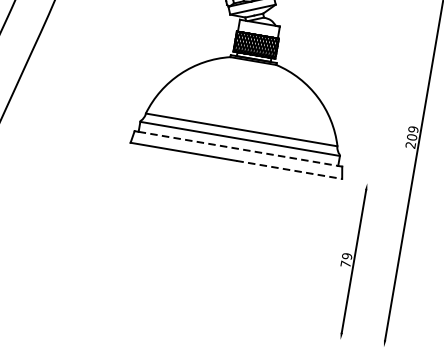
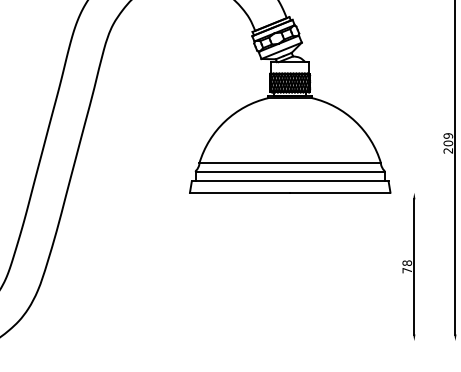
line: (238, 149) -> (290, 181), dashed -> solid
line: (289, 169) -> (340, 192), dashed -> solid
text: (346, 256) -> (406, 263), 79 -> 78

